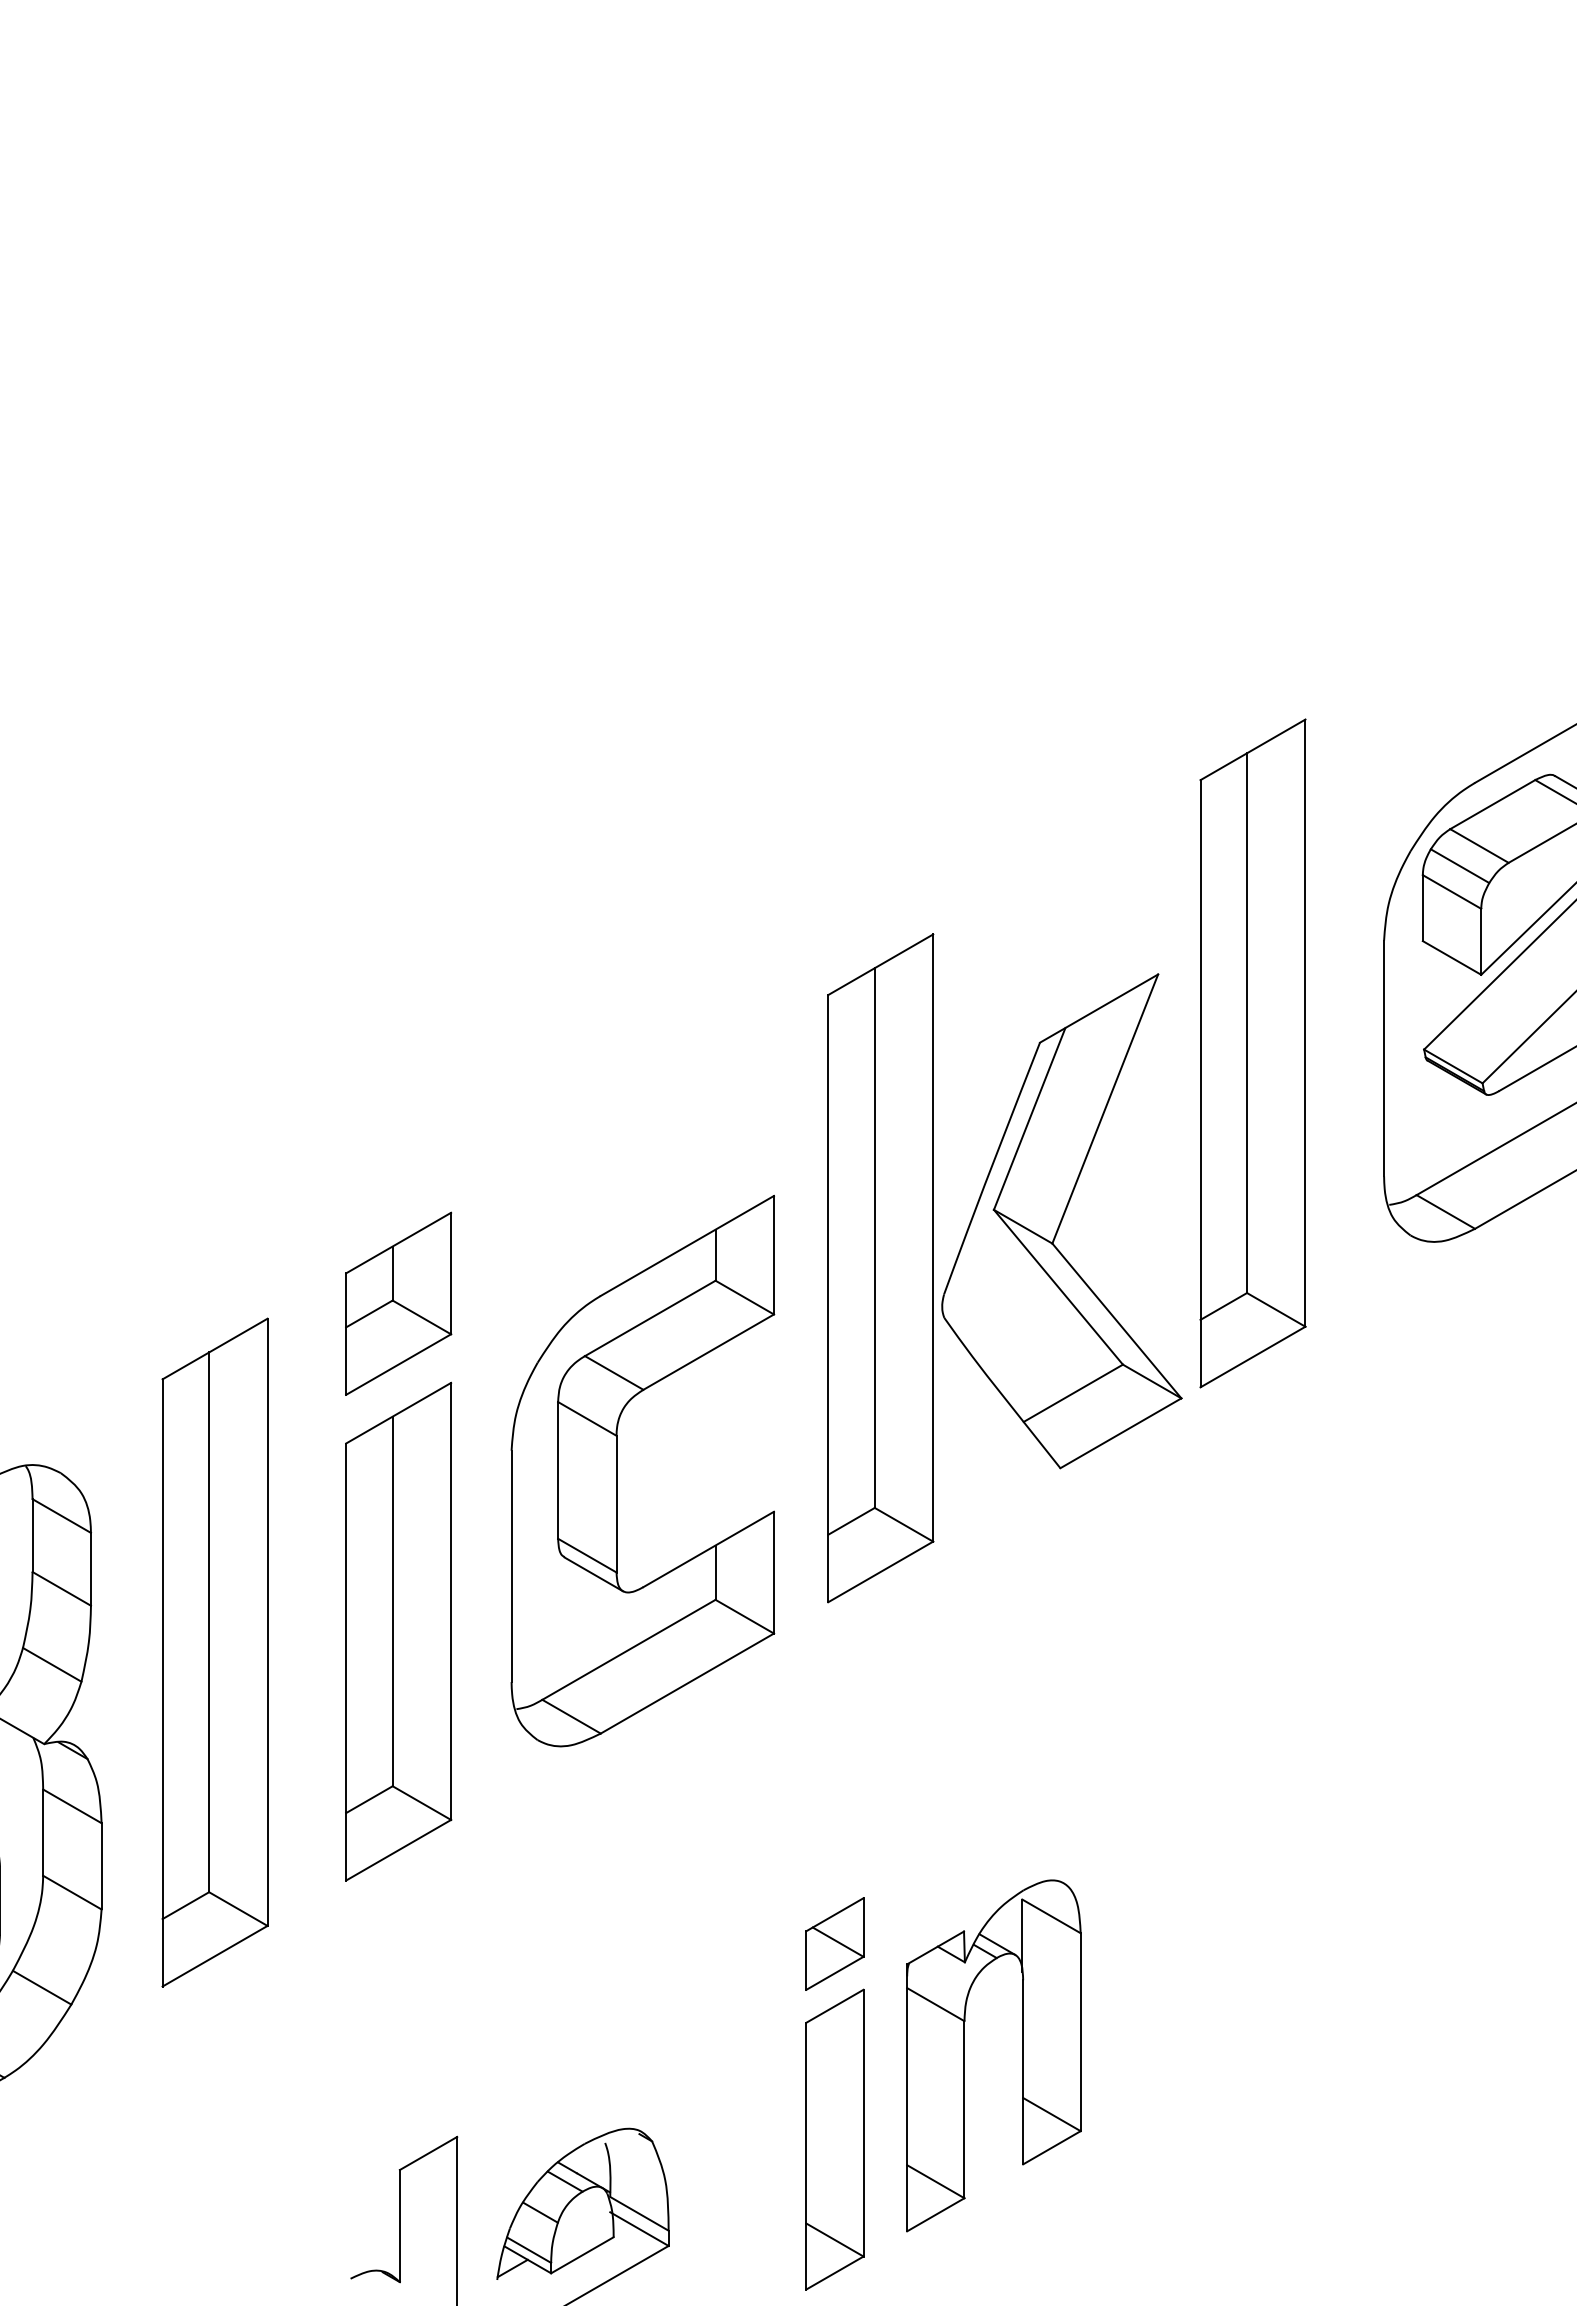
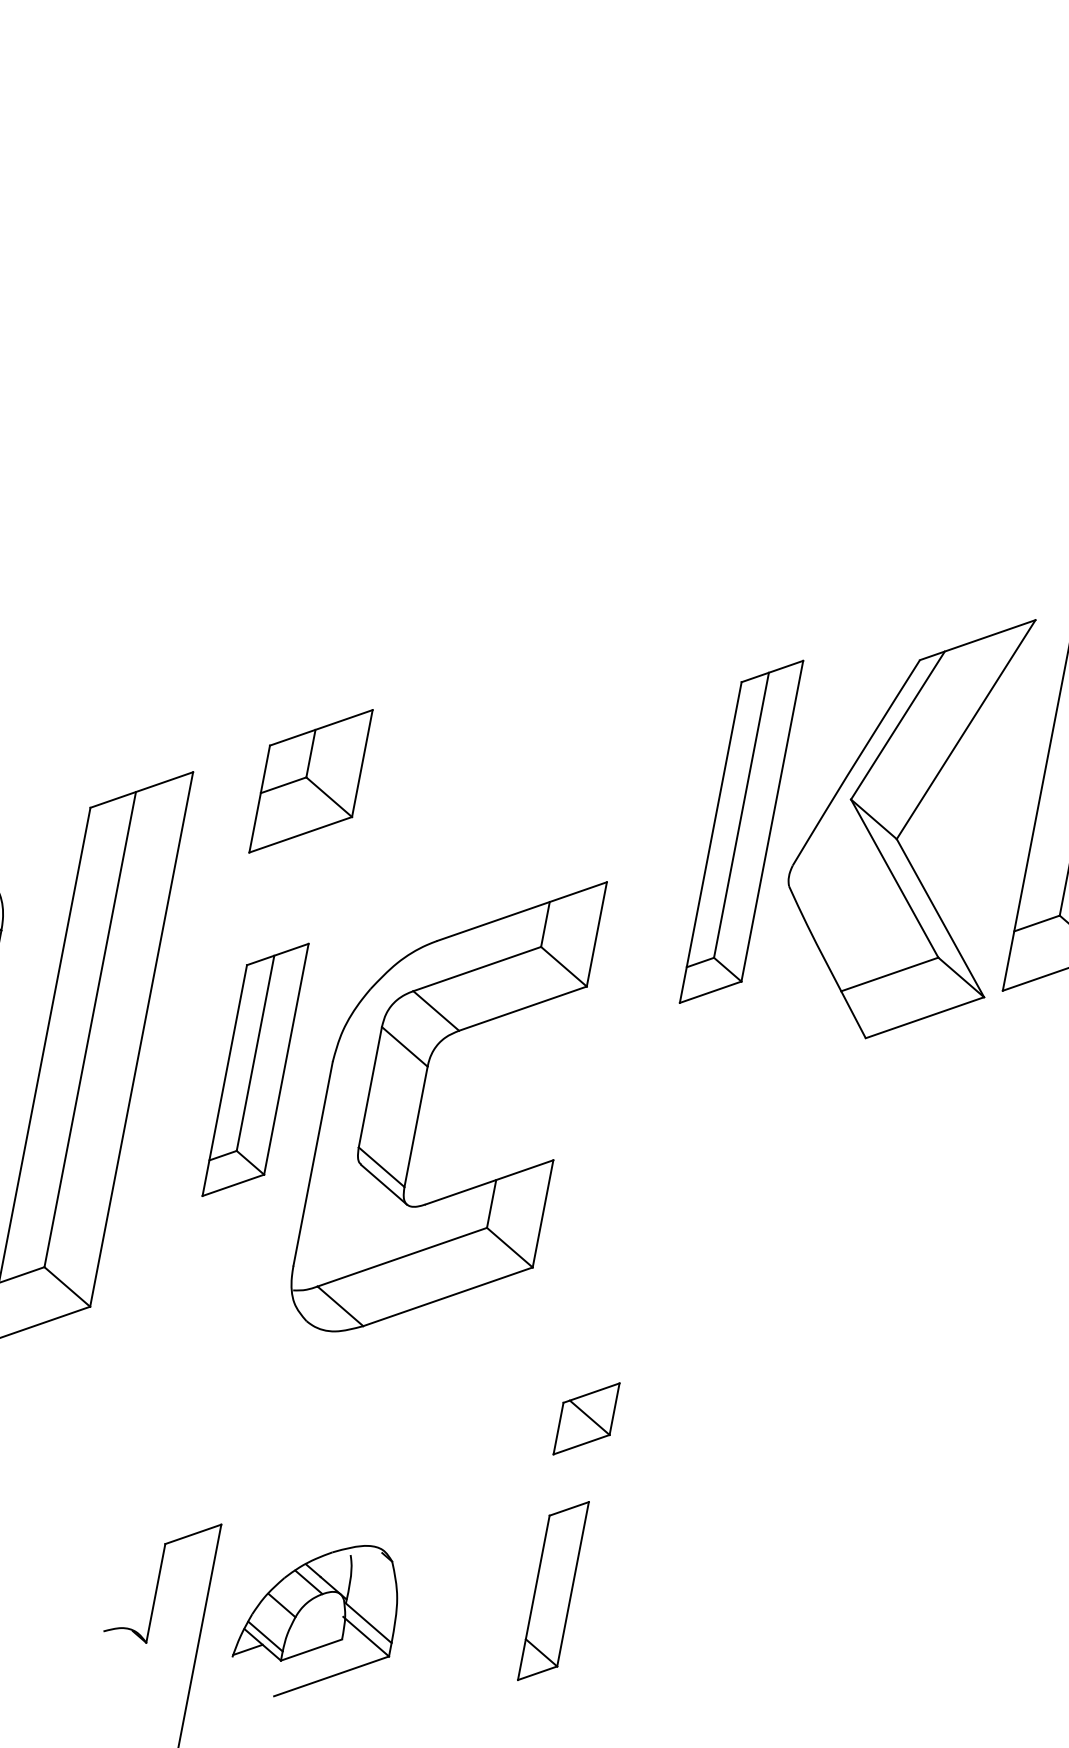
part: (880, 1268) -> (741, 831), size x0.6
part: (617, 1470) -> (422, 1097), moved
part: (398, 1631) -> (255, 1069), size x0.6
part: (964, 2055) -> (681, 1538), removed
part: (834, 2139) -> (553, 1590), size x0.7

